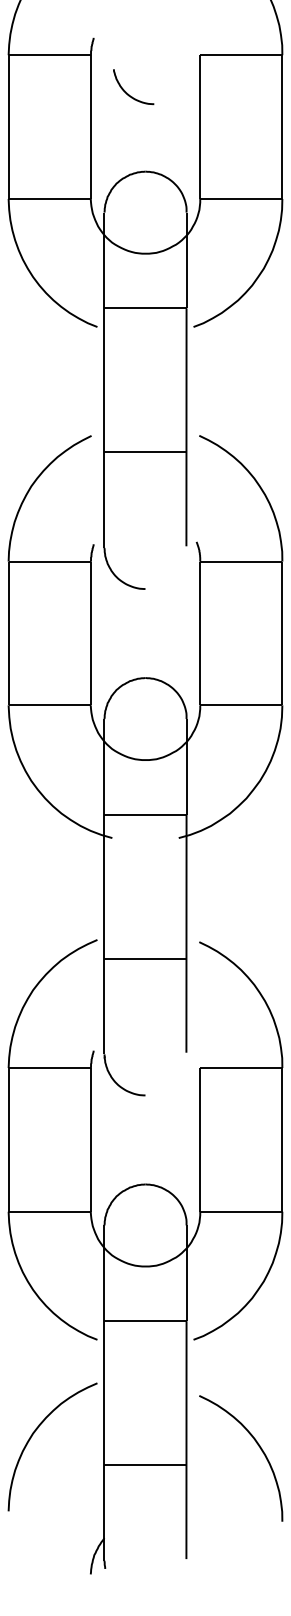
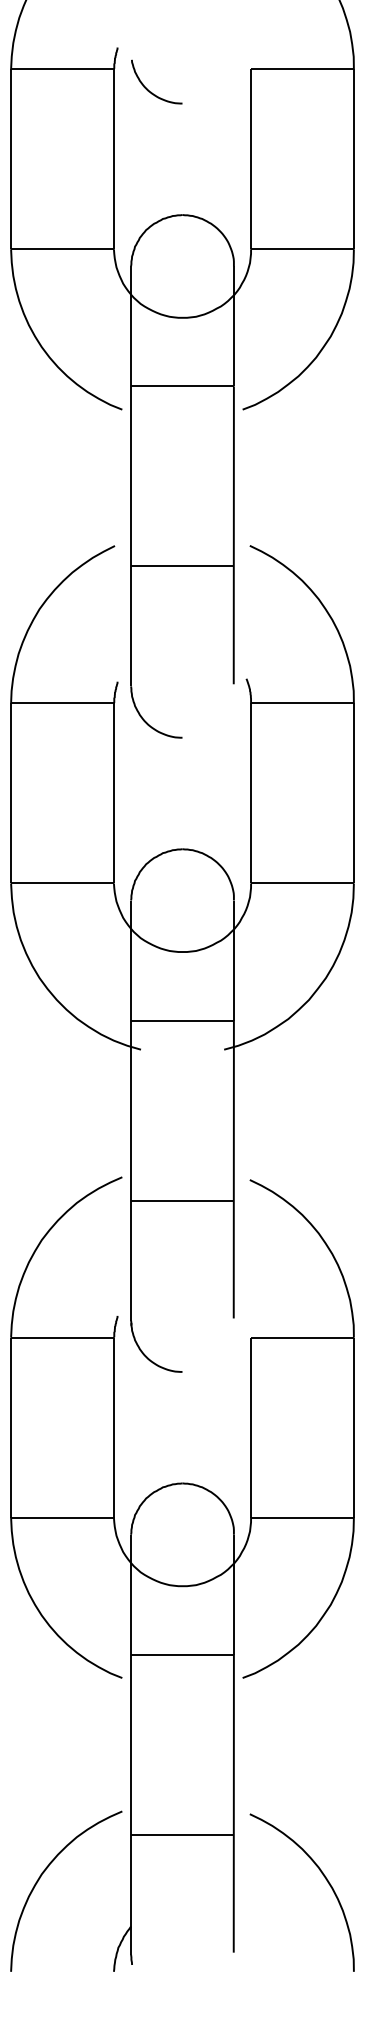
curve: (129, 94) -> (151, 91), moved
curve: (33, 1434) -> (42, 1875), moved
curve: (258, 1445) -> (323, 1876), moved

